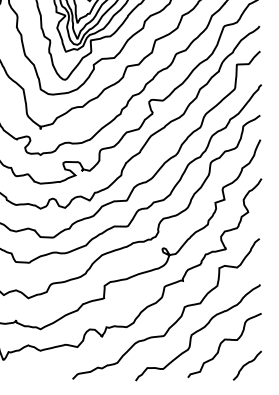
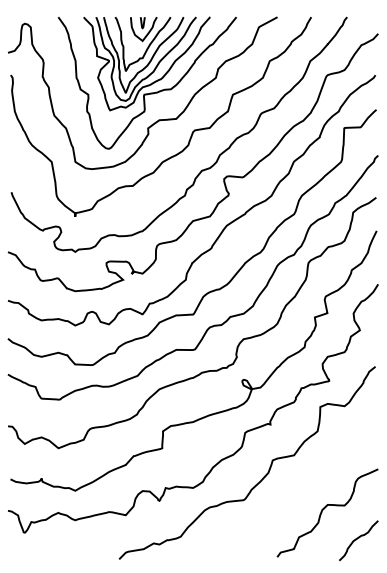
curve: (197, 331) -> (290, 494), removed

